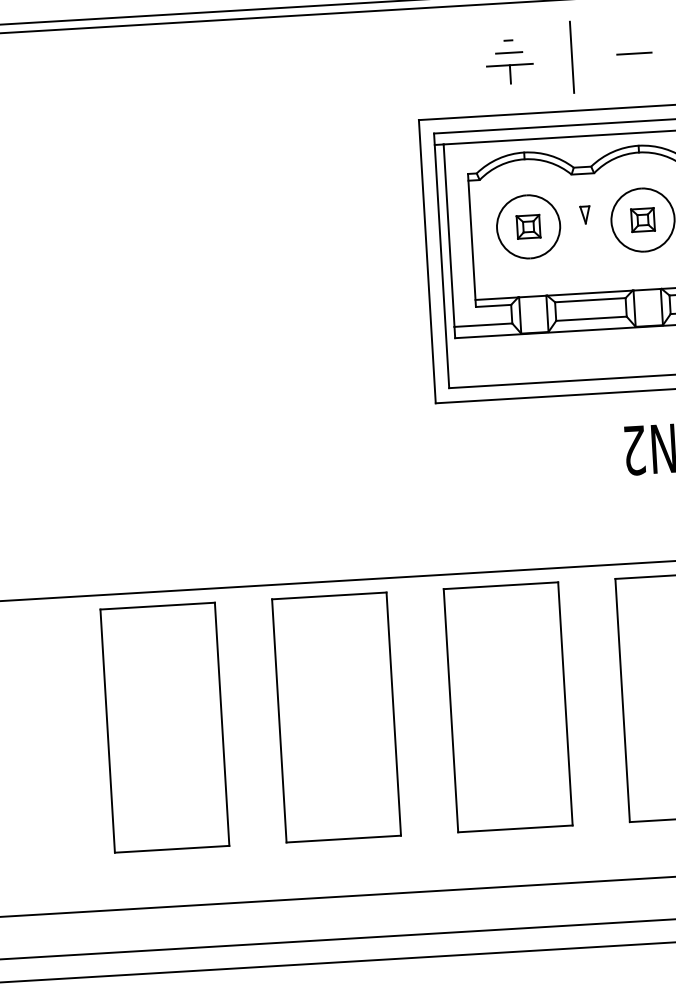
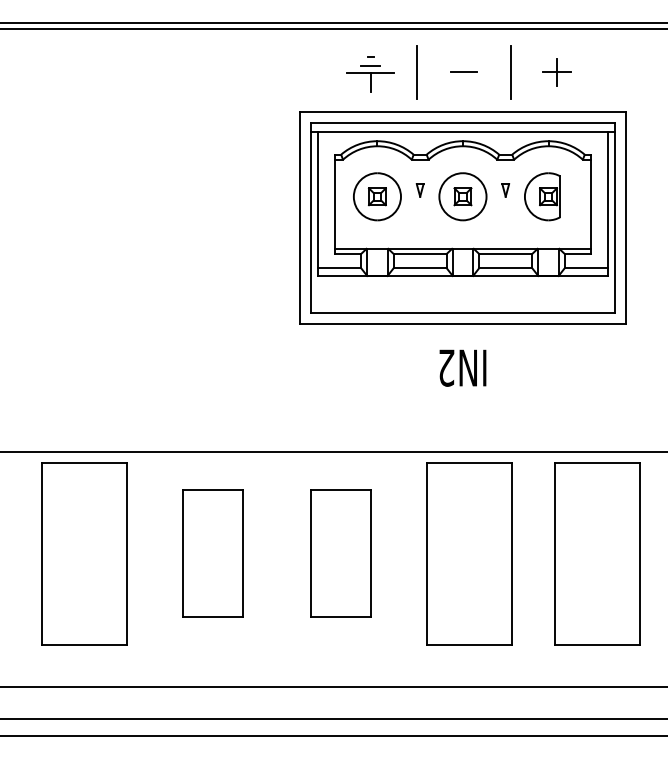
part: (510, 74) -> (370, 82), size x1.4
part: (507, 707) -> (340, 553), size x0.7
part: (336, 717) -> (212, 553), size x0.7

